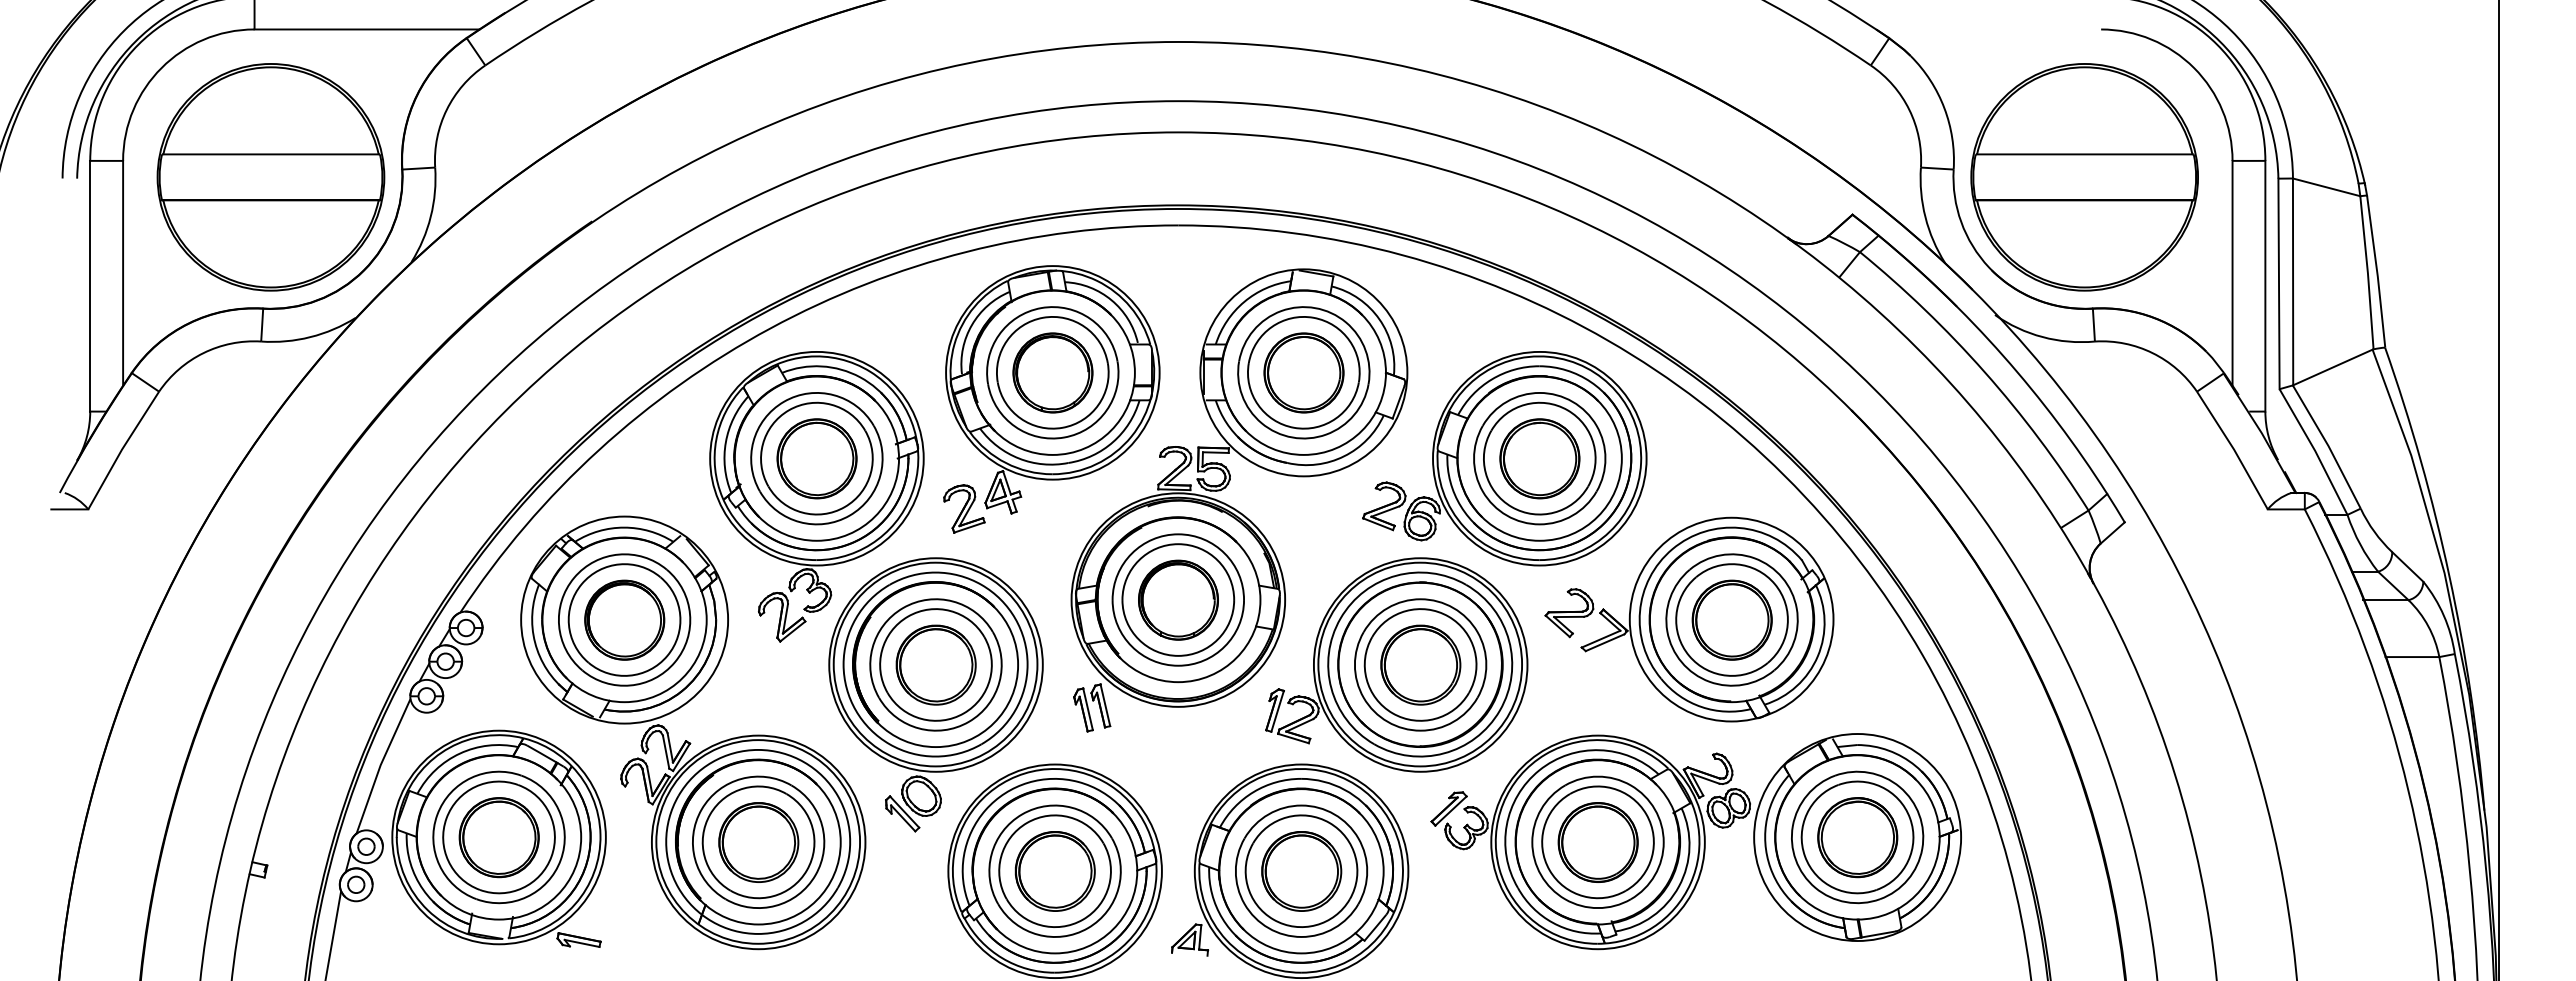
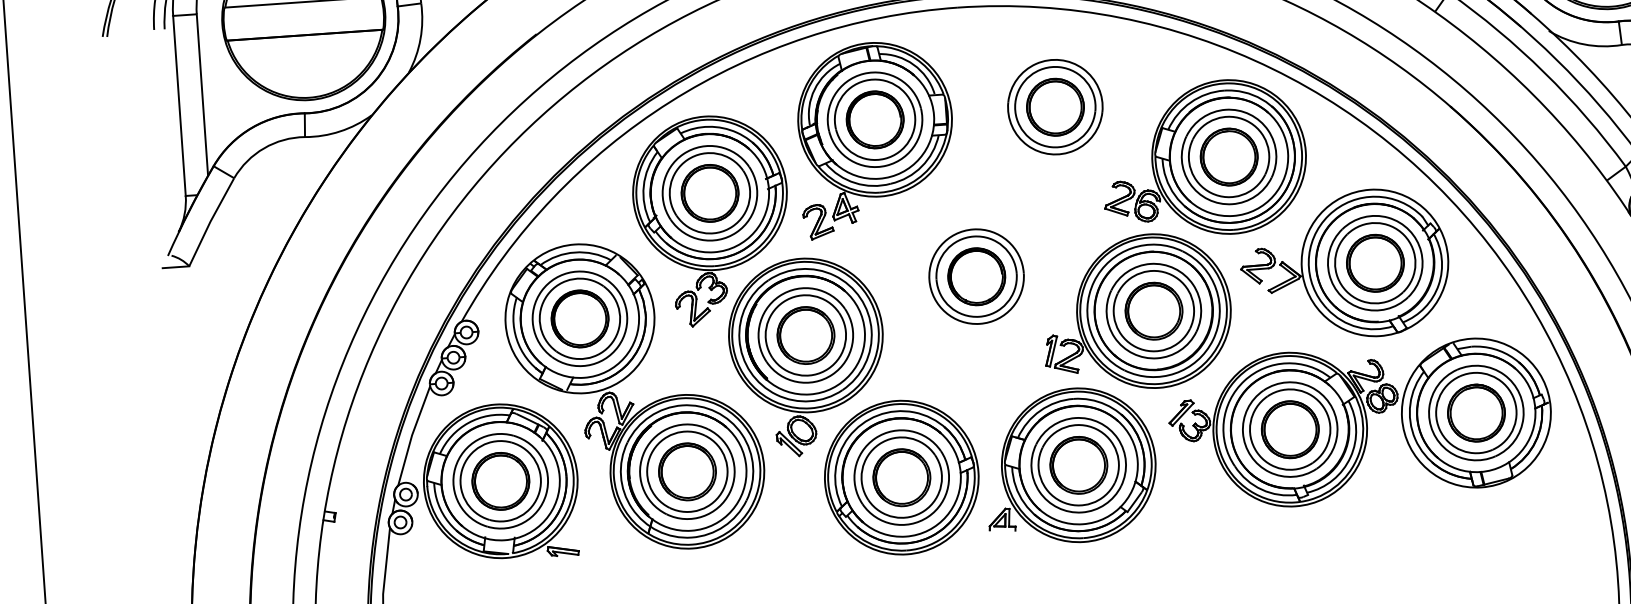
part: (1235, 508) -> (1013, 208), removed

